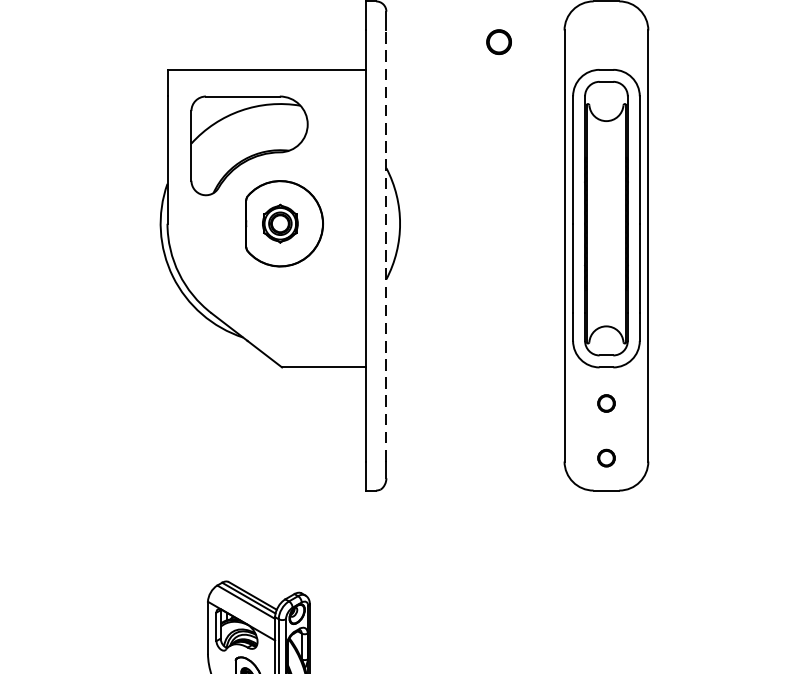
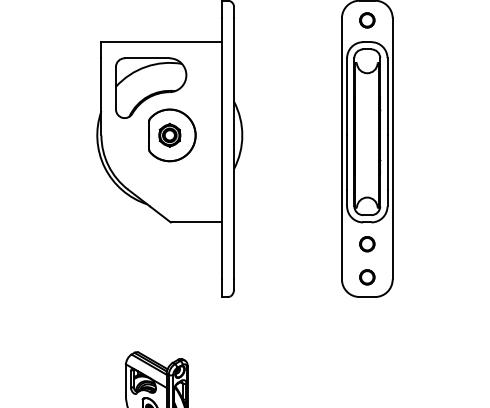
circle: (499, 42) -> (367, 20), moved
line: (387, 245) -> (234, 148), dashed -> solid
circle: (606, 403) -> (367, 244), size x1.43
circle: (606, 458) -> (367, 277), size x1.43

